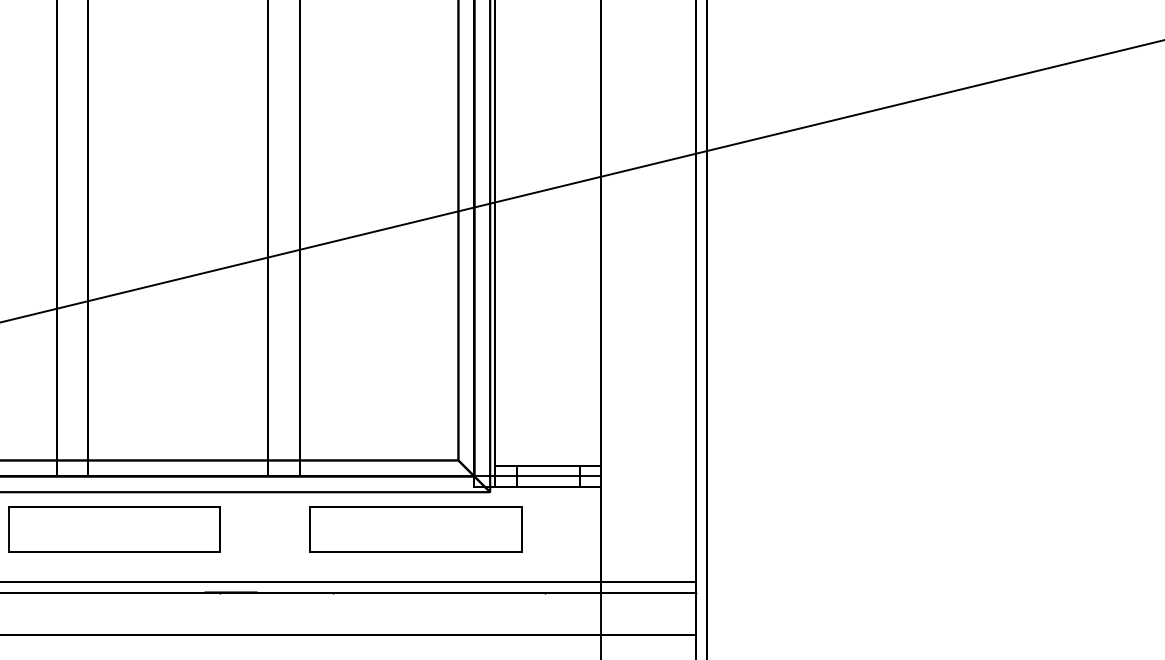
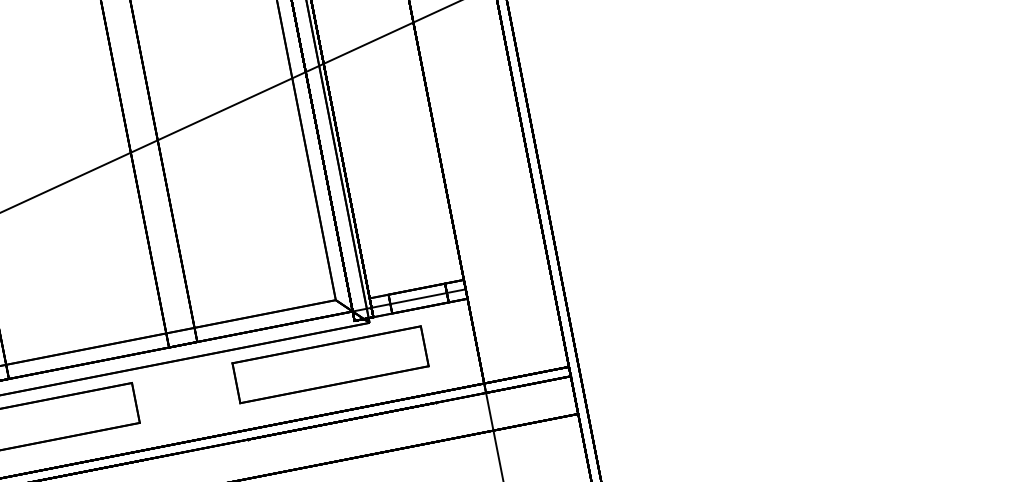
part: (415, 529) -> (330, 365), moved

